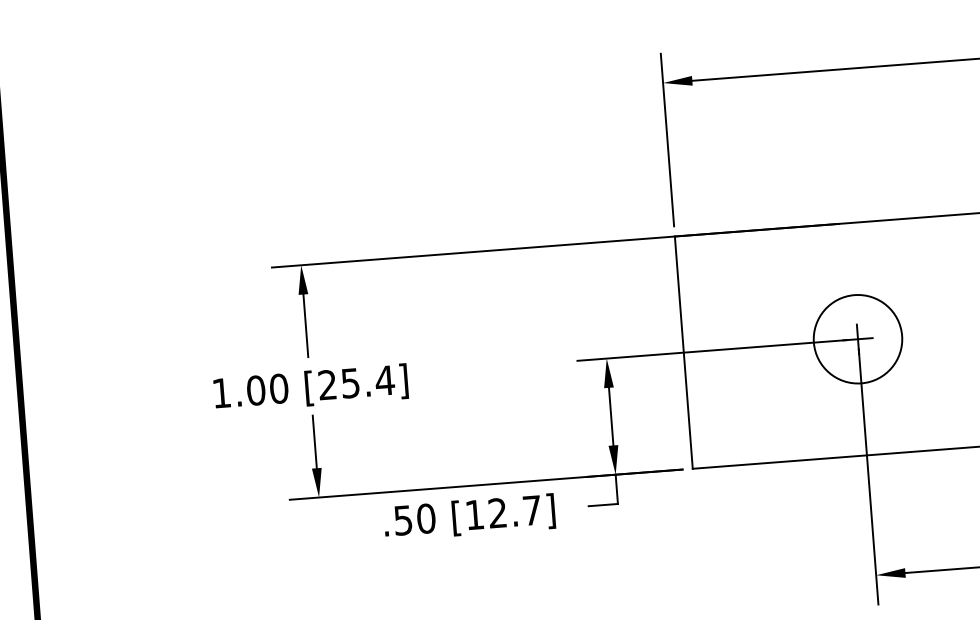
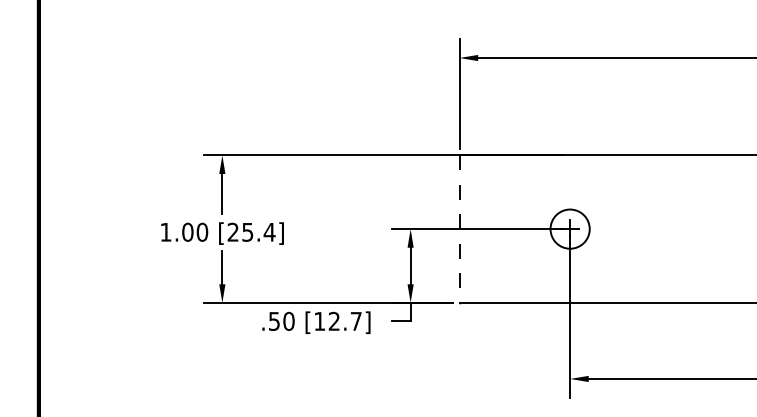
circle: (858, 339) -> (570, 229), size x0.7
line: (683, 353) -> (459, 229), solid -> dashed

